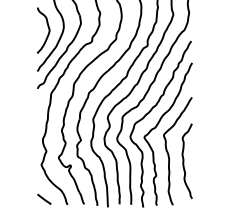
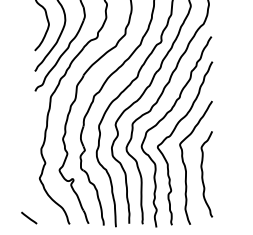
line: (44, 198) -> (29, 217), moved

